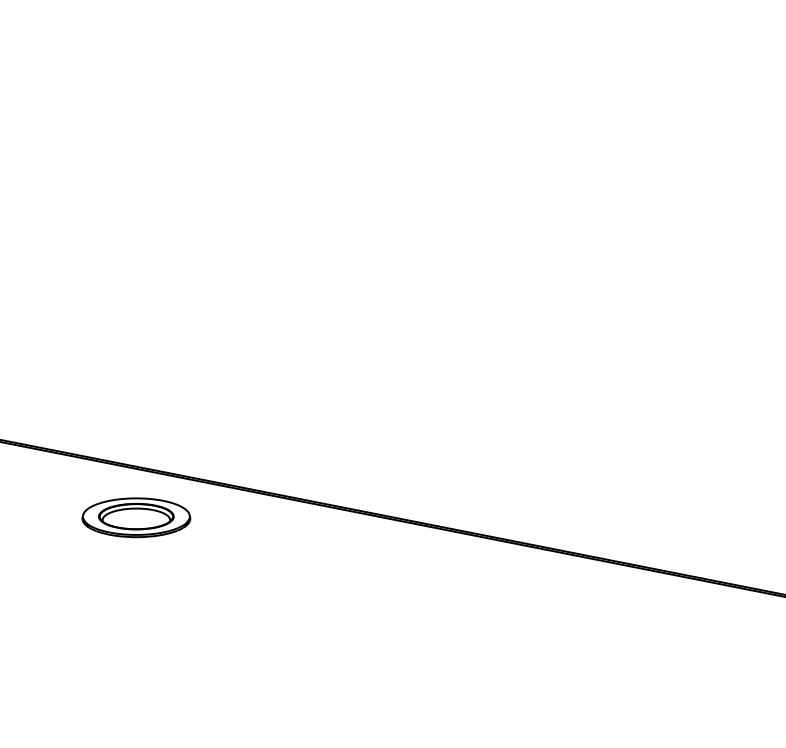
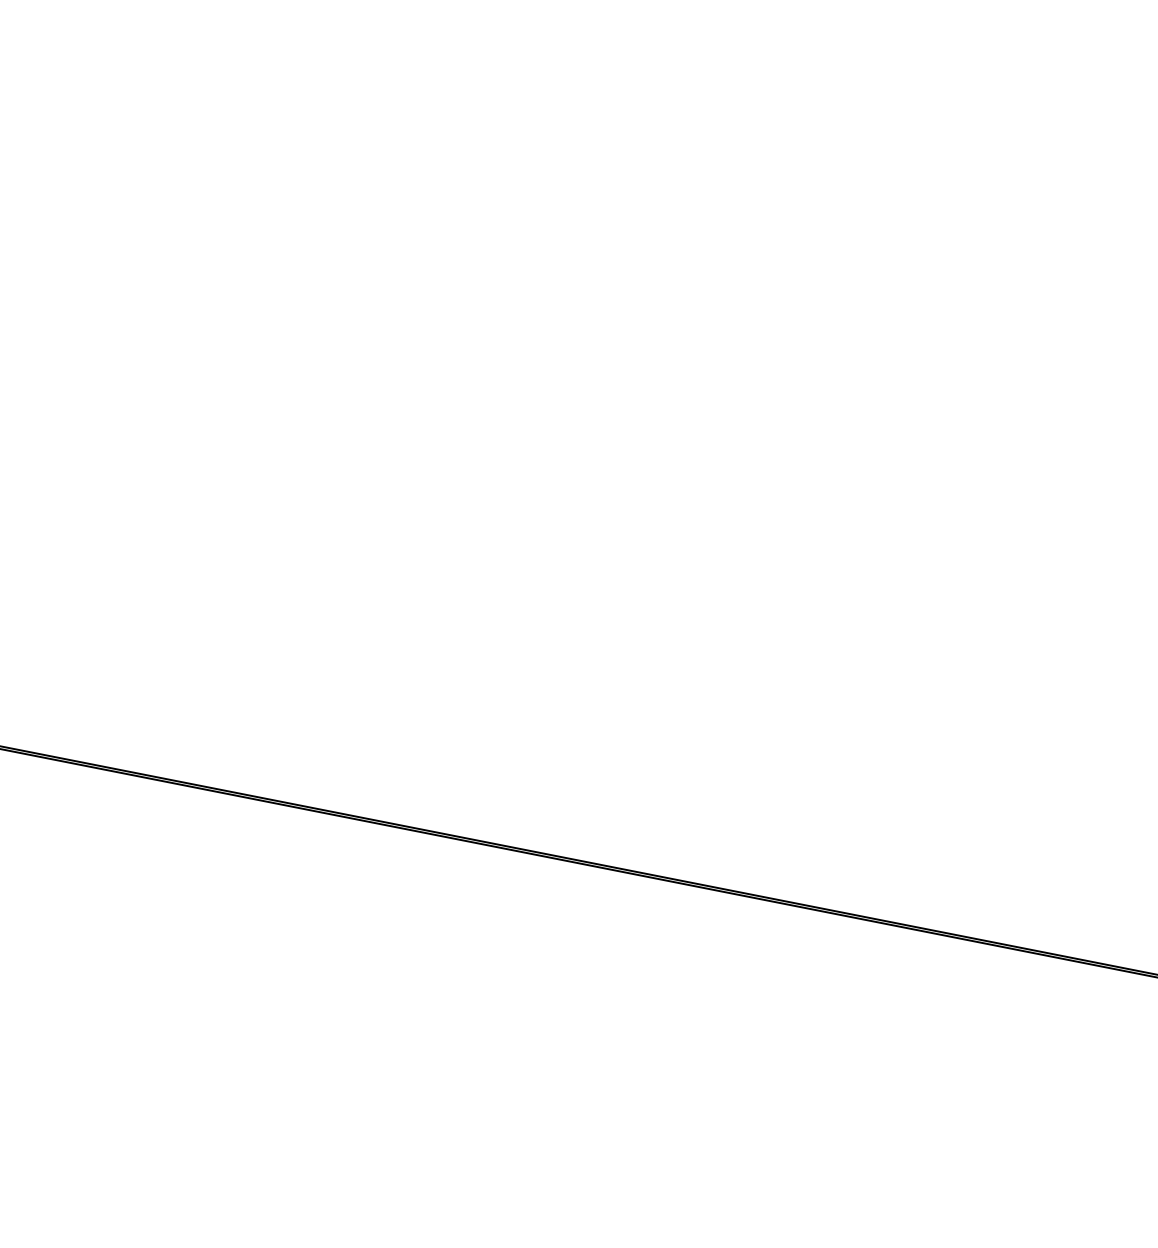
part: (136, 517) -> (173, 846), removed

